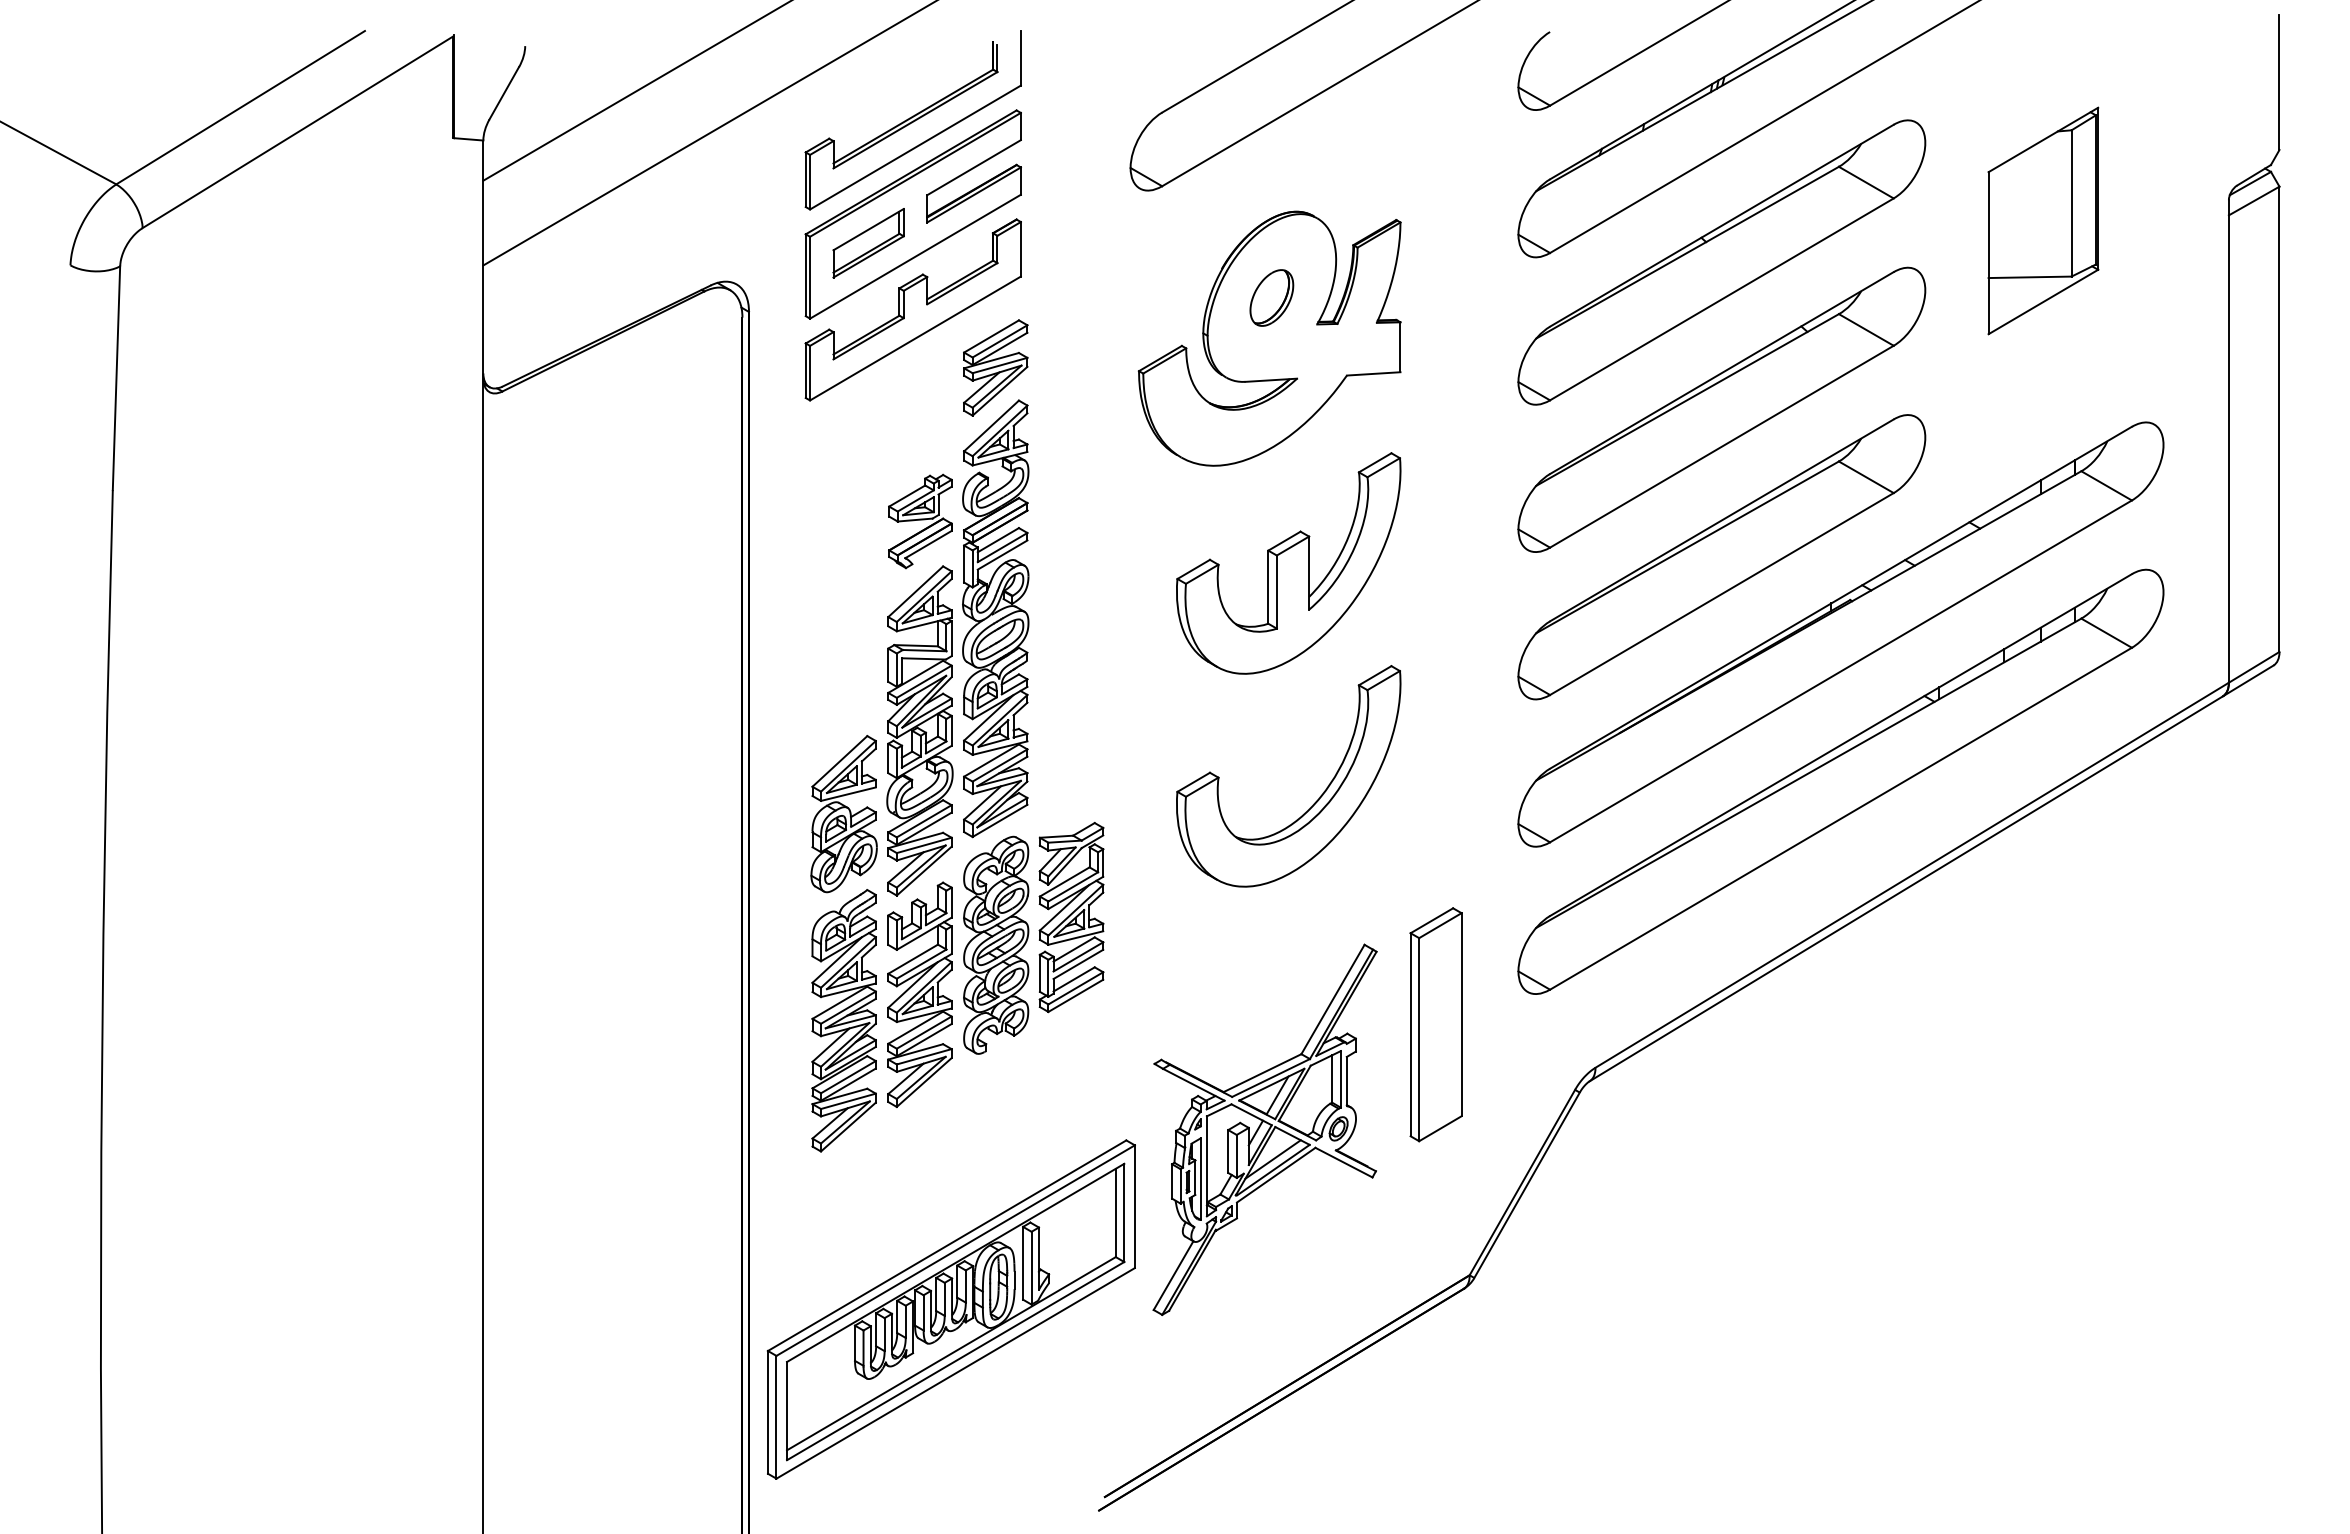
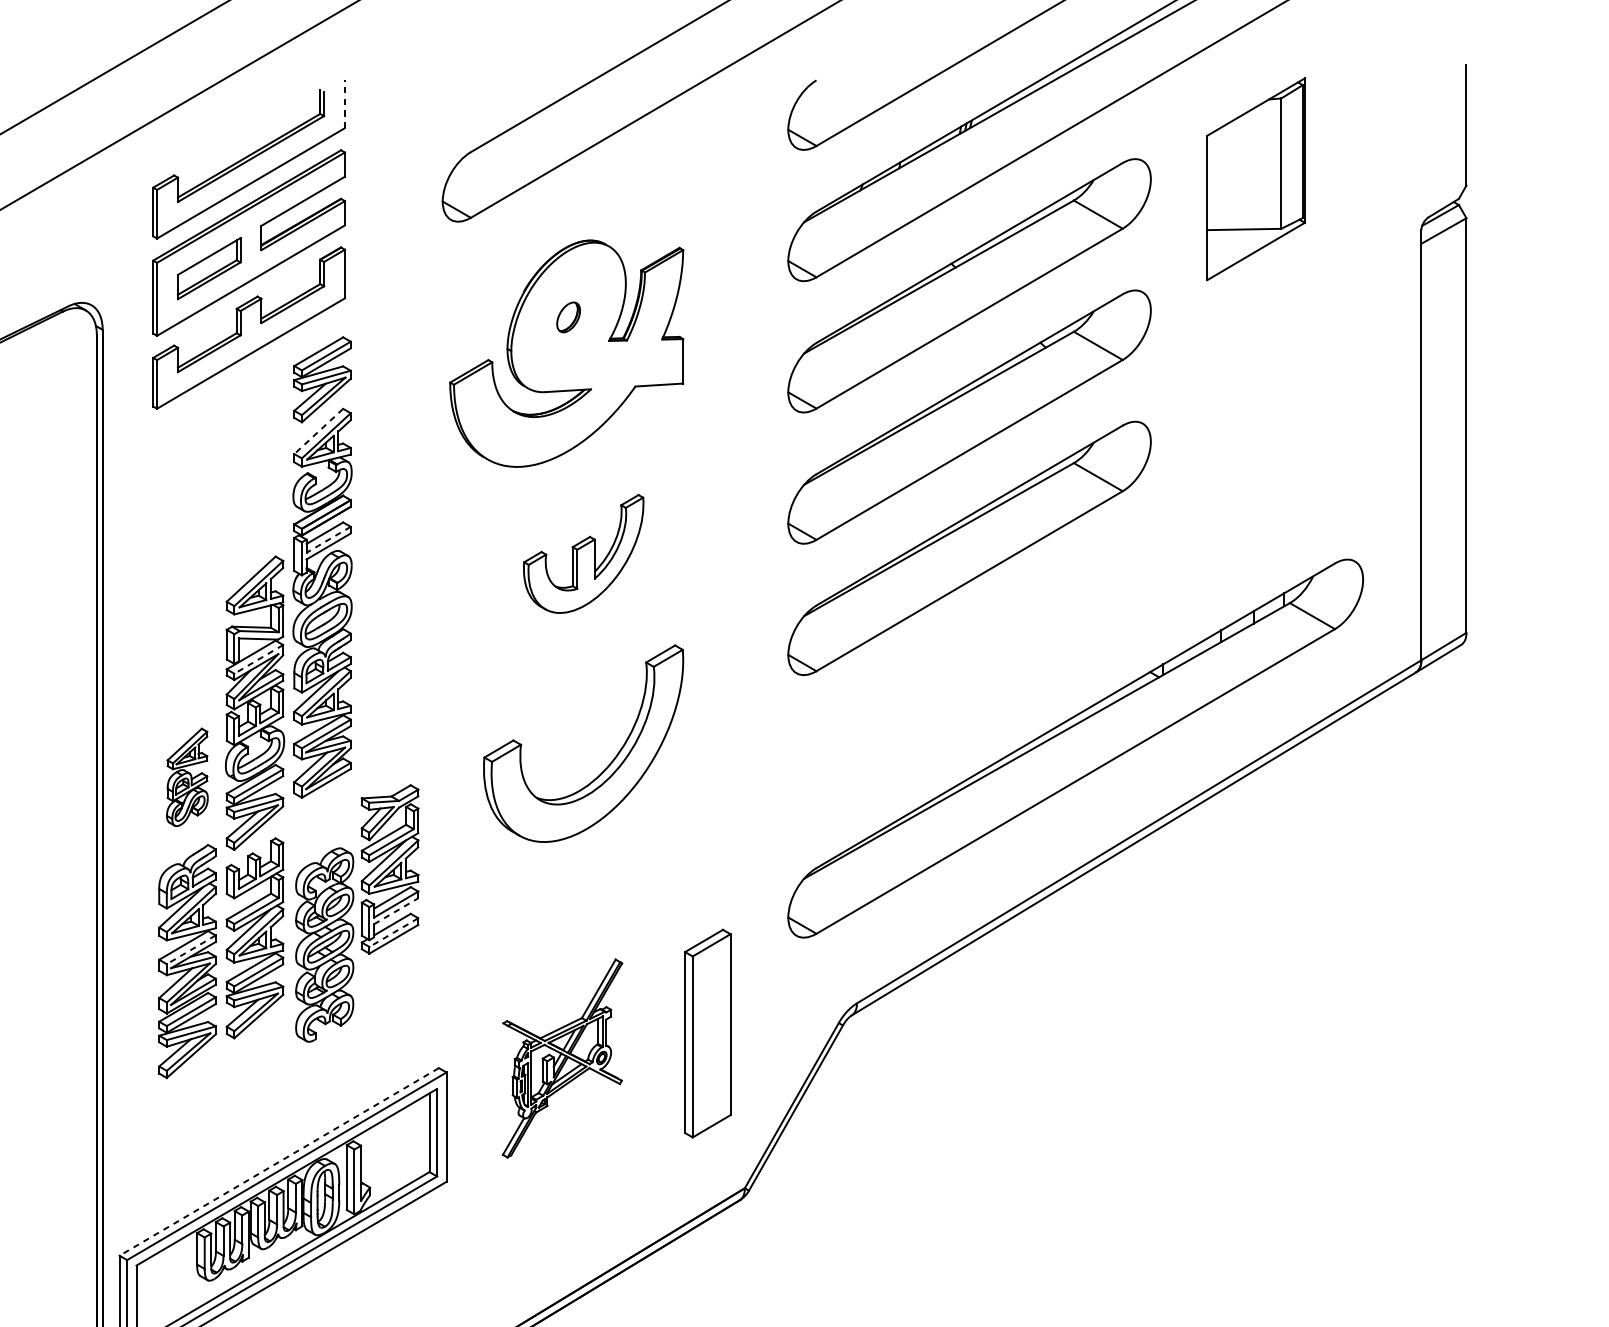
line: (1020, 57) -> (344, 103), solid -> dashed
part: (2043, 220) -> (1256, 178), moved
part: (1271, 297) -> (568, 316), size x0.6
line: (991, 426) -> (318, 431), solid -> dashed
part: (920, 521) -> (255, 516), removed
line: (1002, 547) -> (328, 539), solid -> dashed
part: (1288, 563) -> (583, 554), size x0.6
part: (1840, 634) -> (1075, 617), removed
line: (924, 681) -> (259, 659), solid -> dashed
part: (843, 814) -> (186, 777), size x0.7
part: (996, 944) -> (324, 944), moved
line: (1078, 964) -> (396, 911), solid -> dashed
line: (1075, 988) -> (393, 932), solid -> dashed
line: (848, 1007) -> (191, 949), solid -> dashed
part: (1435, 1024) -> (707, 1033), moved
part: (1264, 1129) -> (562, 1058), size x0.6
line: (947, 1245) -> (279, 1161), solid -> dashed

